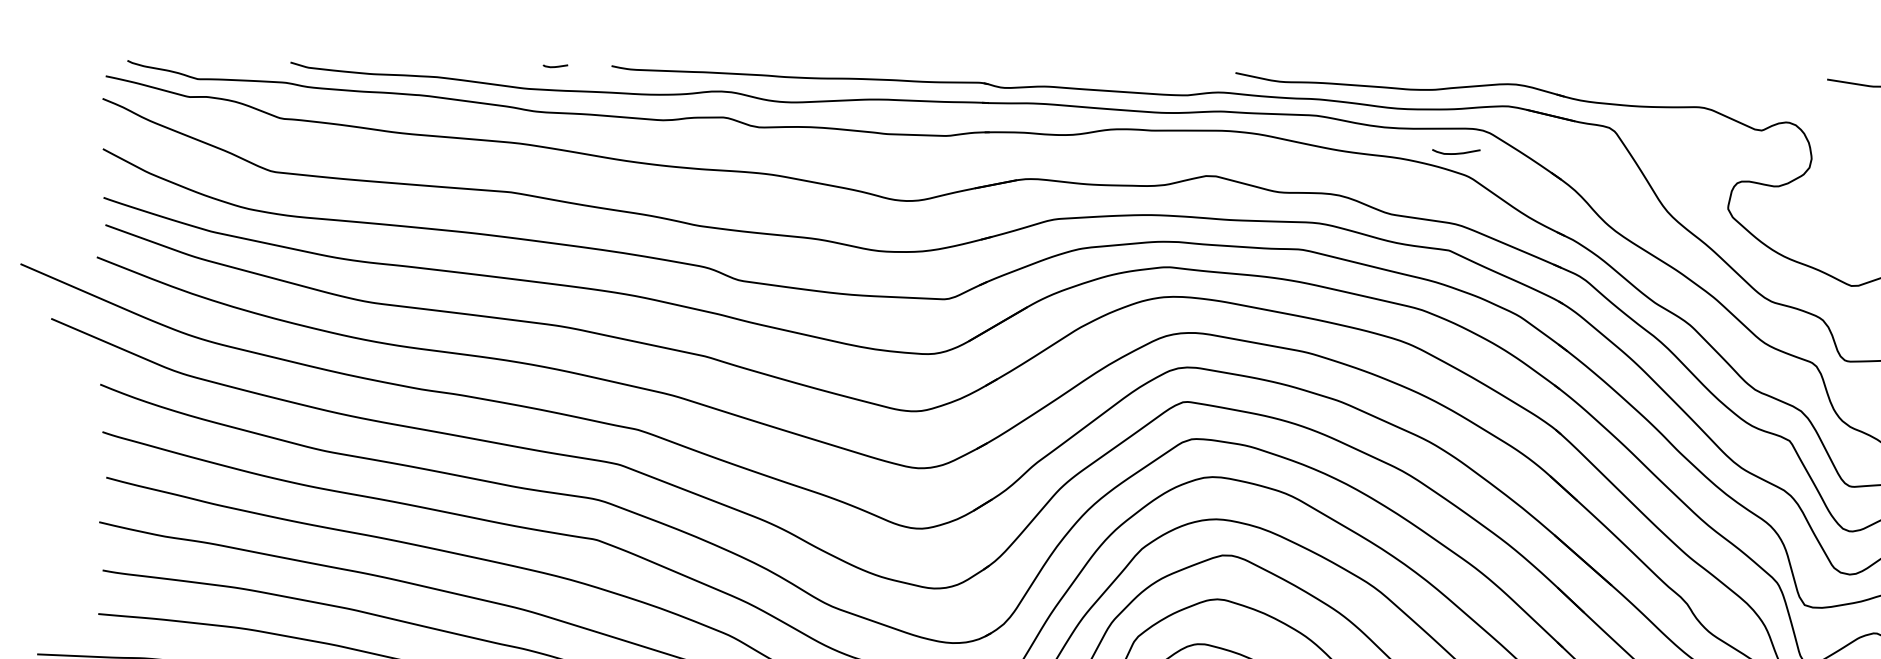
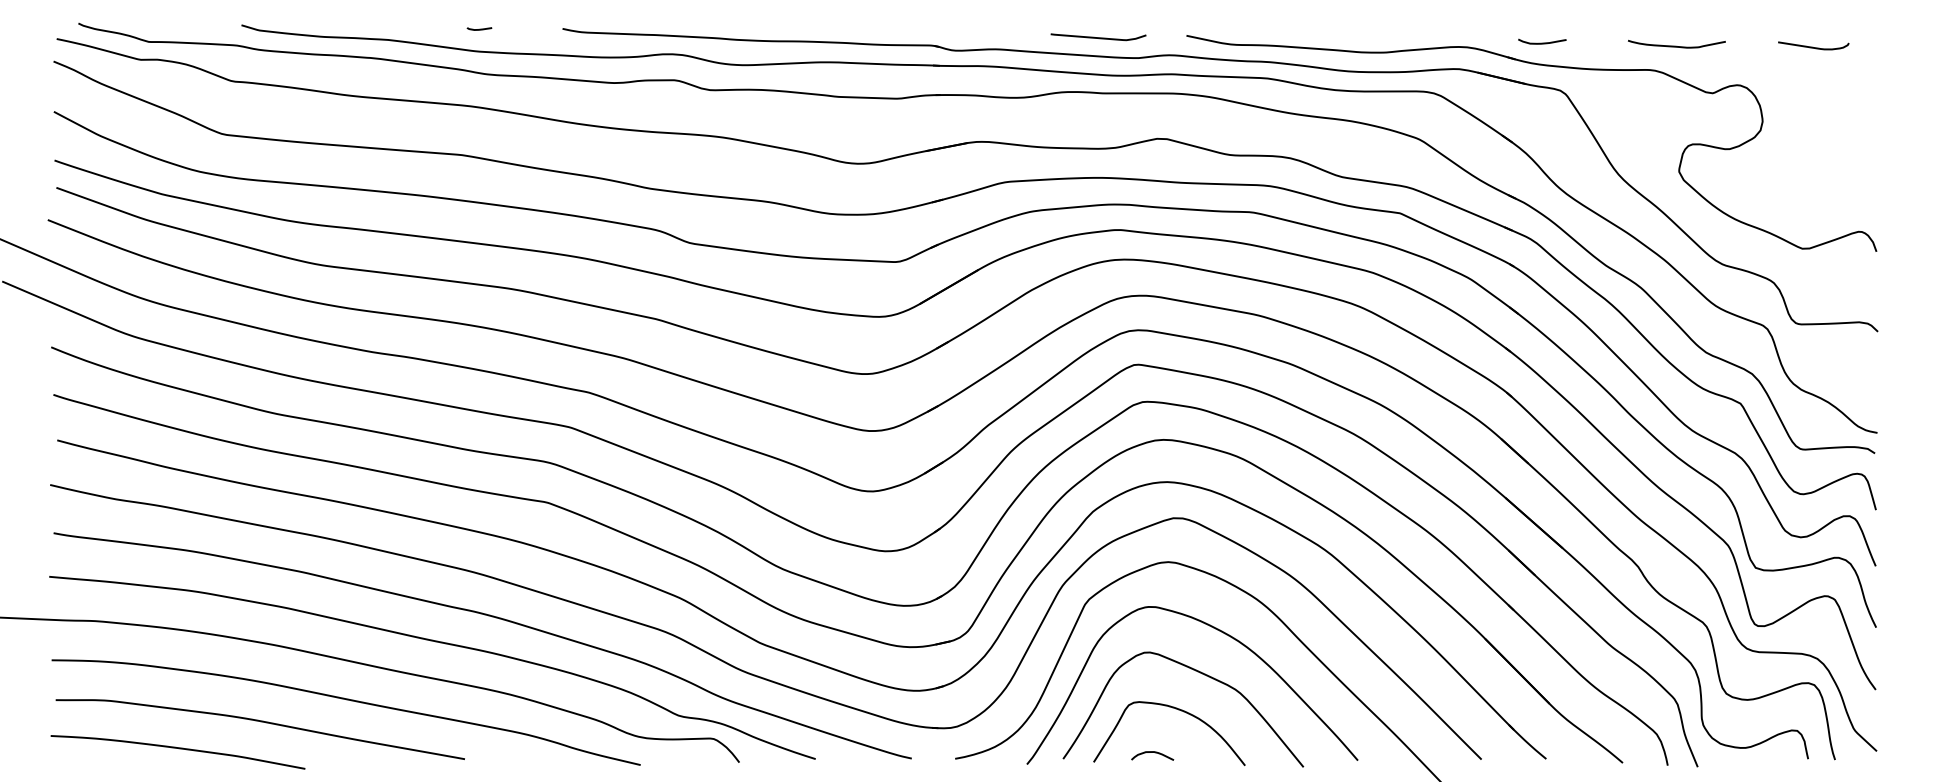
curve: (555, 65) -> (479, 28), moved
curve: (1147, 74) -> (1098, 37), added
curve: (1725, 82) -> (1676, 45), added
curve: (1456, 152) -> (1542, 42), moved

